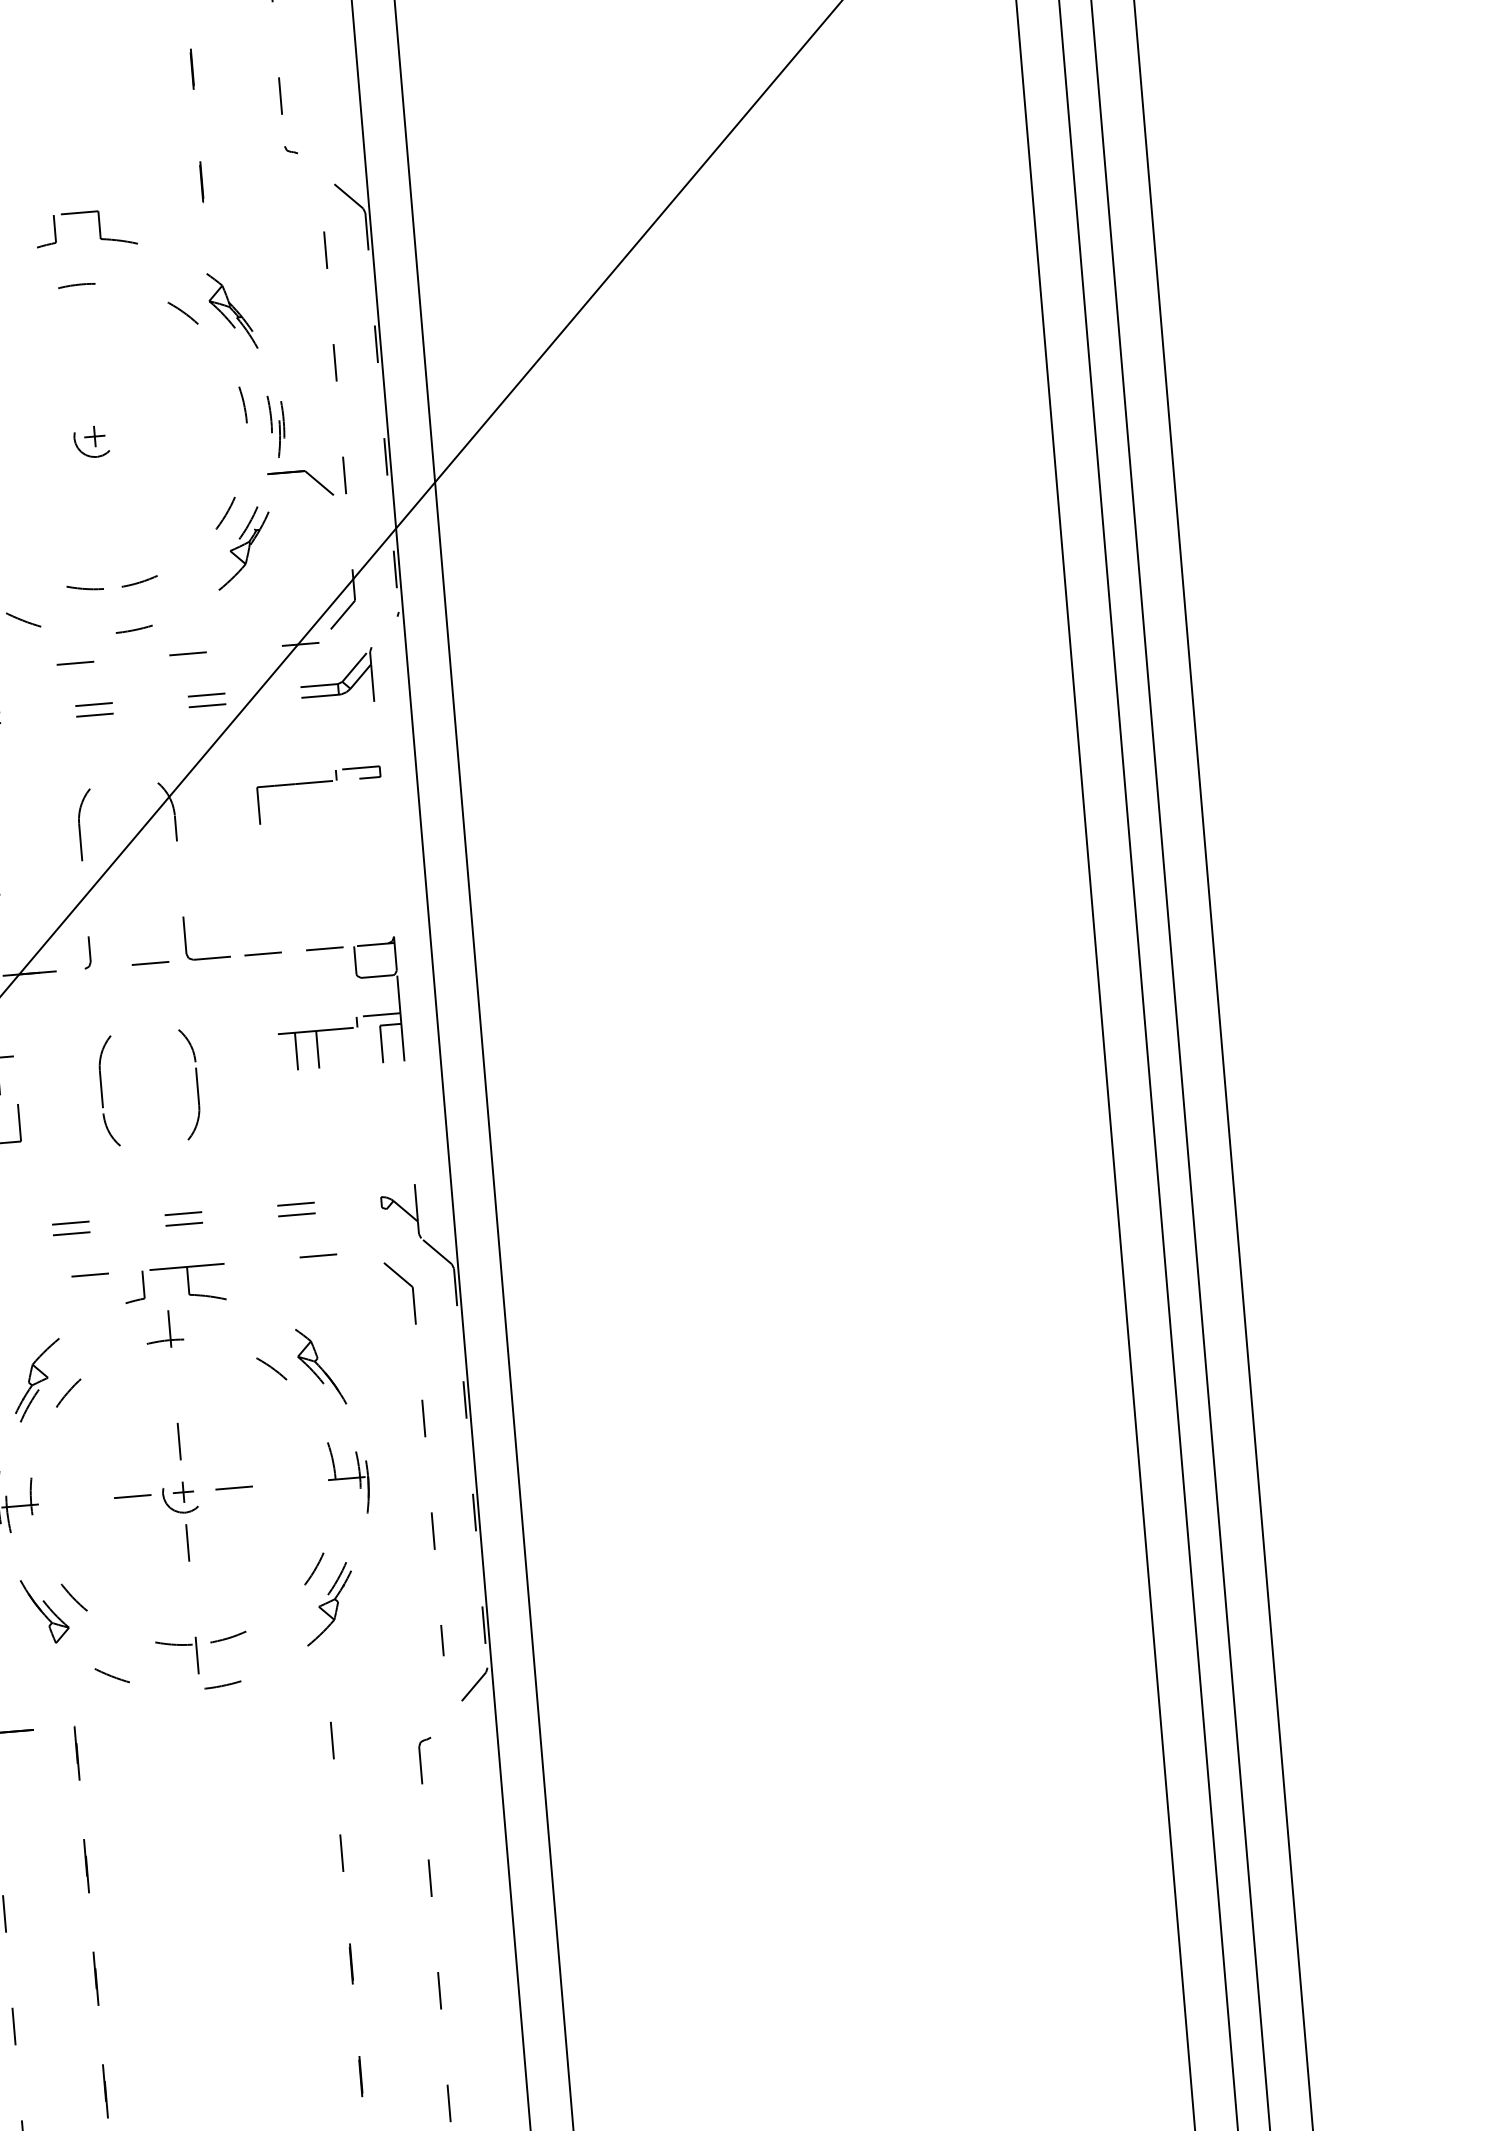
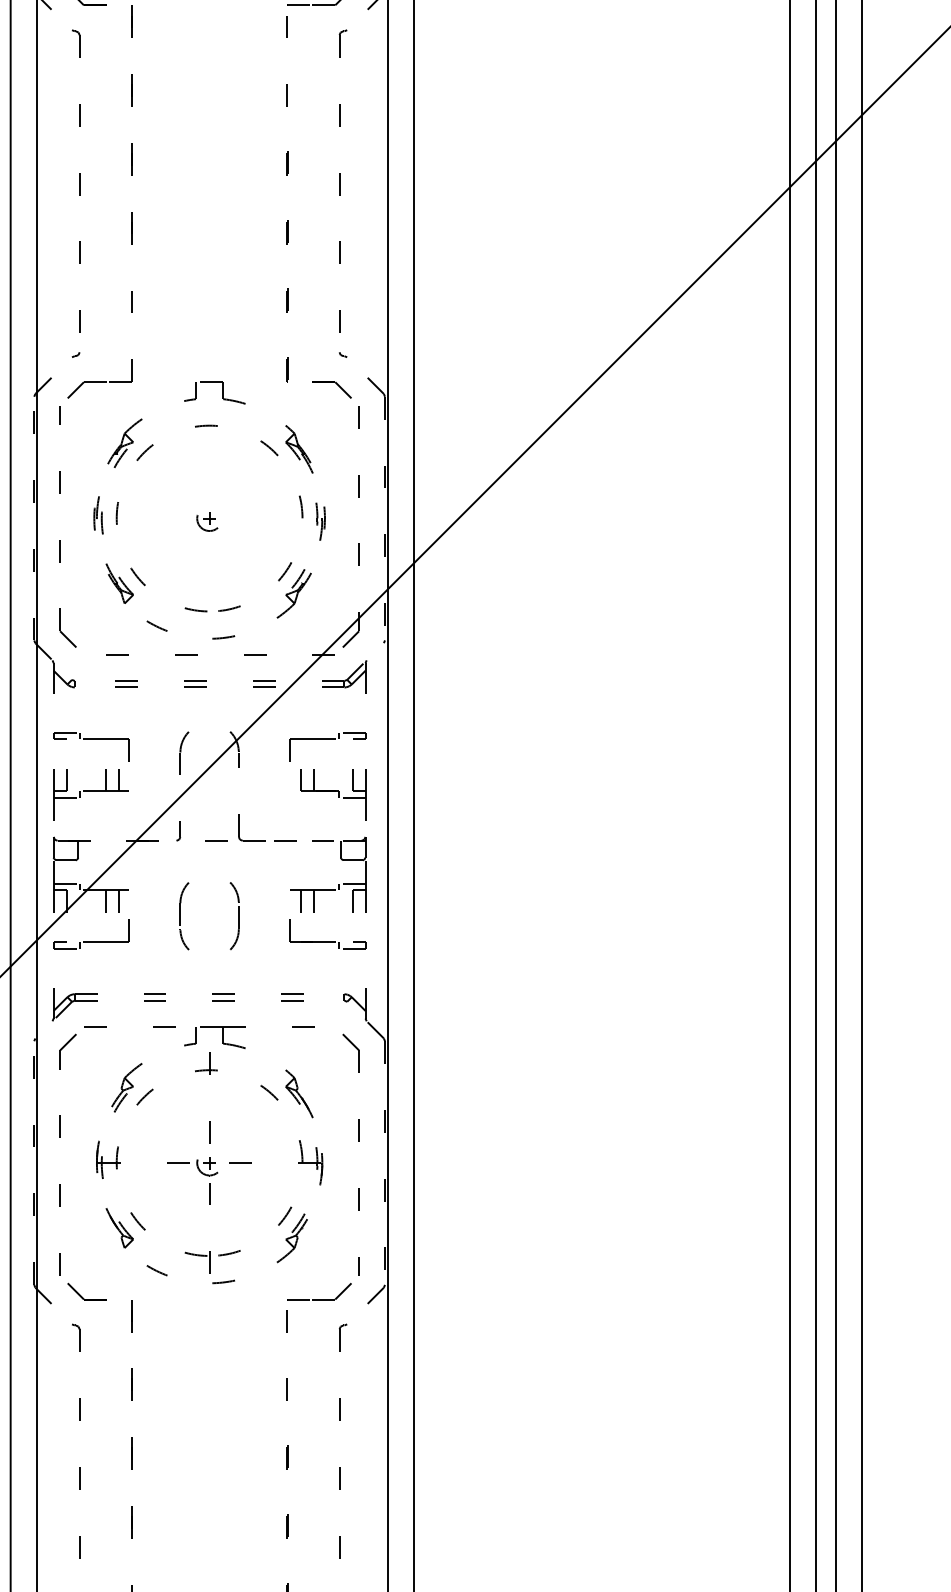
part: (298, 472) -> (331, 382), moved
part: (335, 871) -> (333, 794), added
part: (346, 1113) -> (327, 941), added
part: (382, 1700) -> (319, 1299), added

